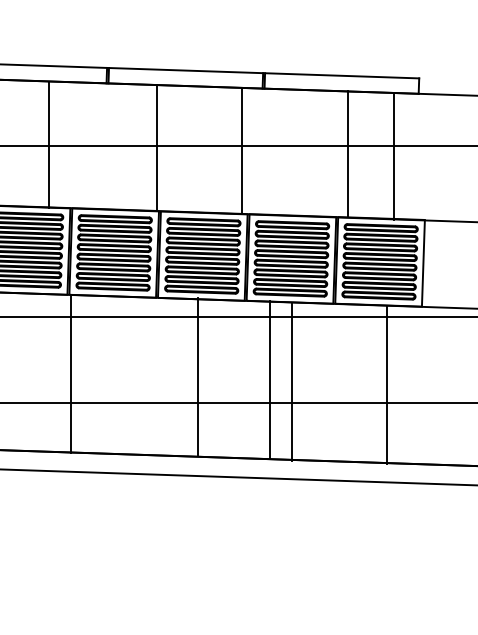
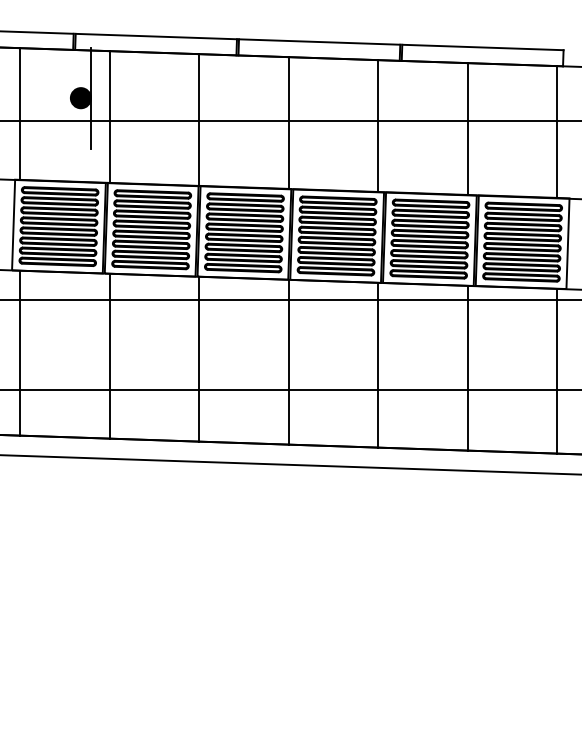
line: (49, 145) -> (199, 120), moved
line: (347, 154) -> (467, 129), moved
line: (394, 157) -> (557, 132), moved
line: (197, 375) -> (288, 361), moved
line: (270, 378) -> (378, 364), moved
line: (292, 381) -> (467, 367), moved
line: (387, 384) -> (557, 370), moved

